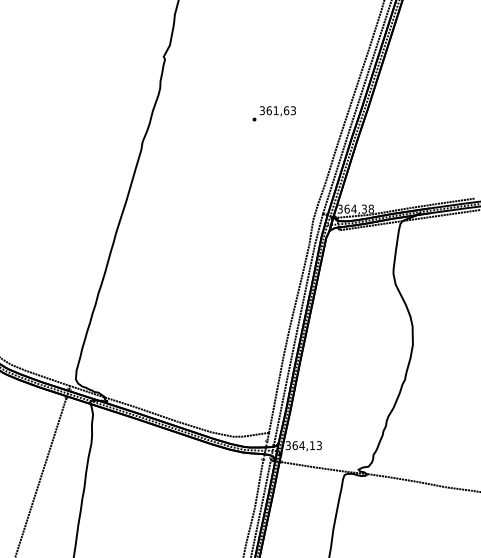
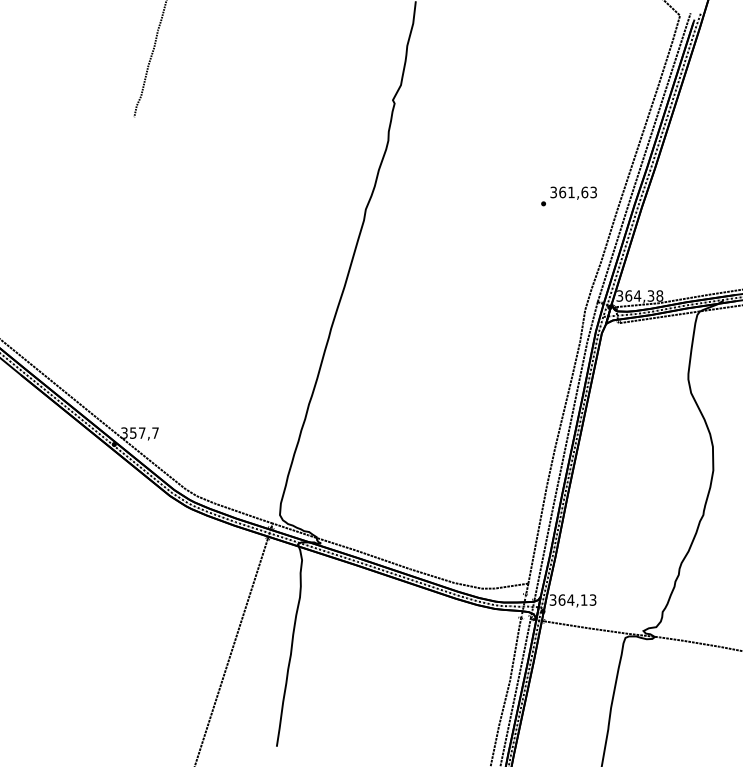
text: (273, 113) -> (568, 196), moved

